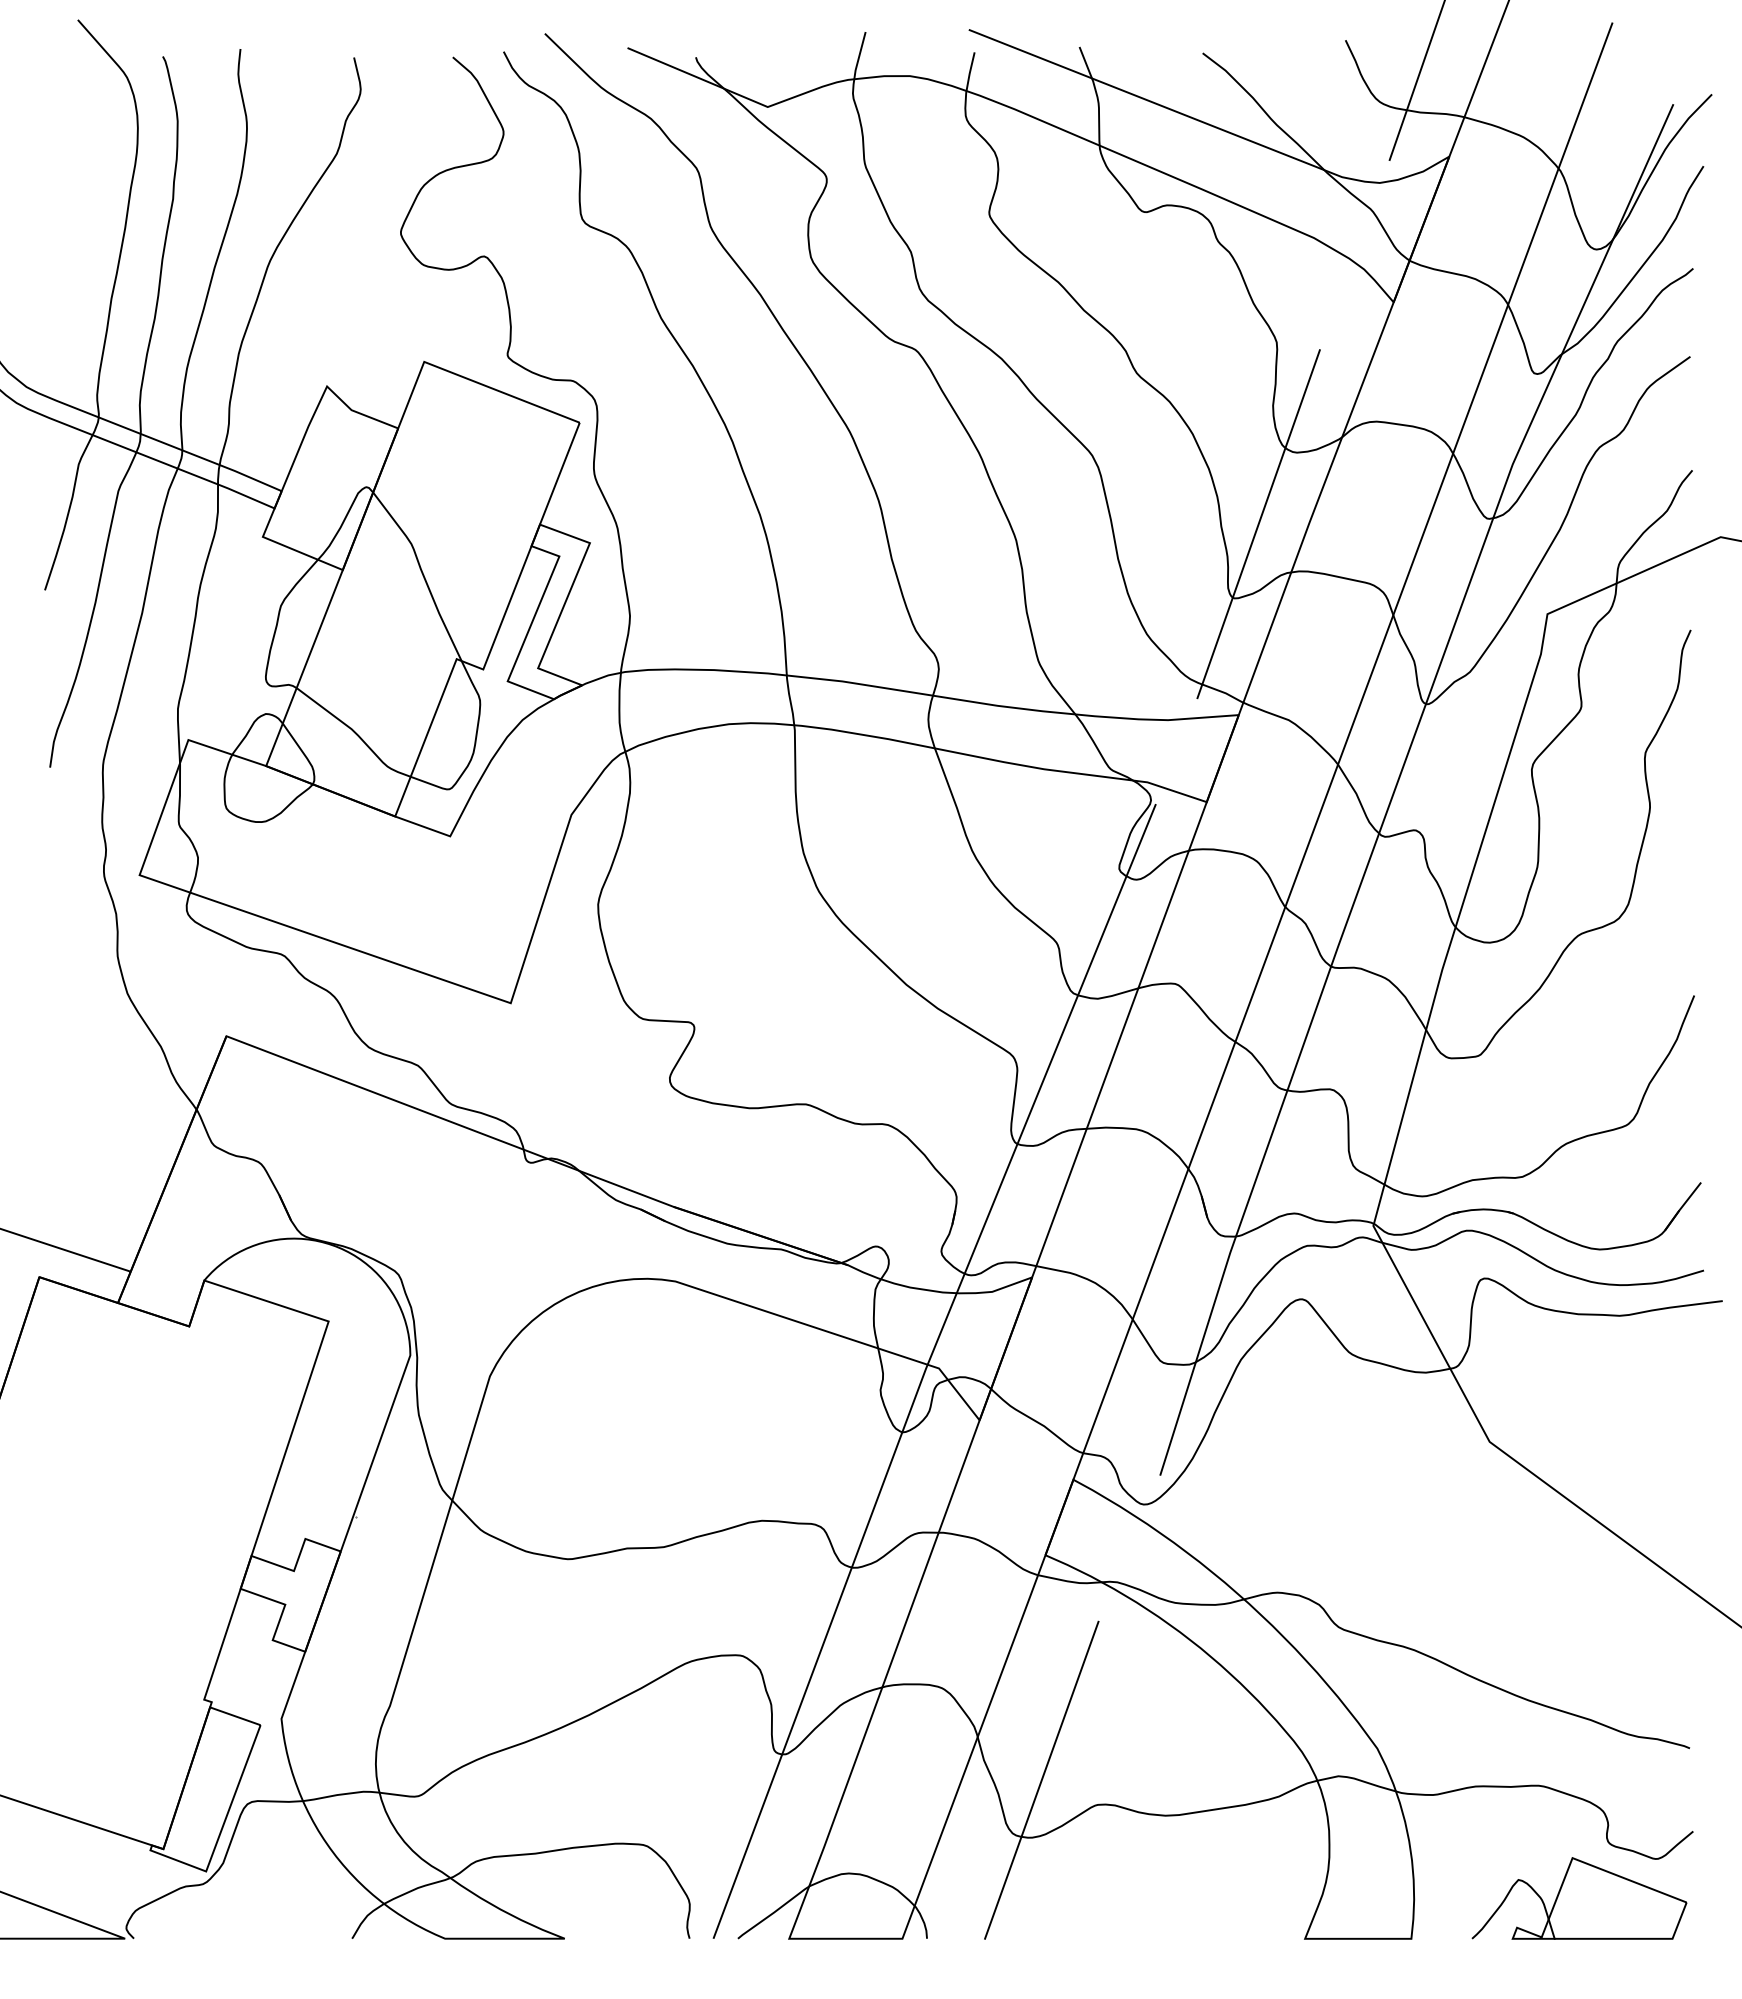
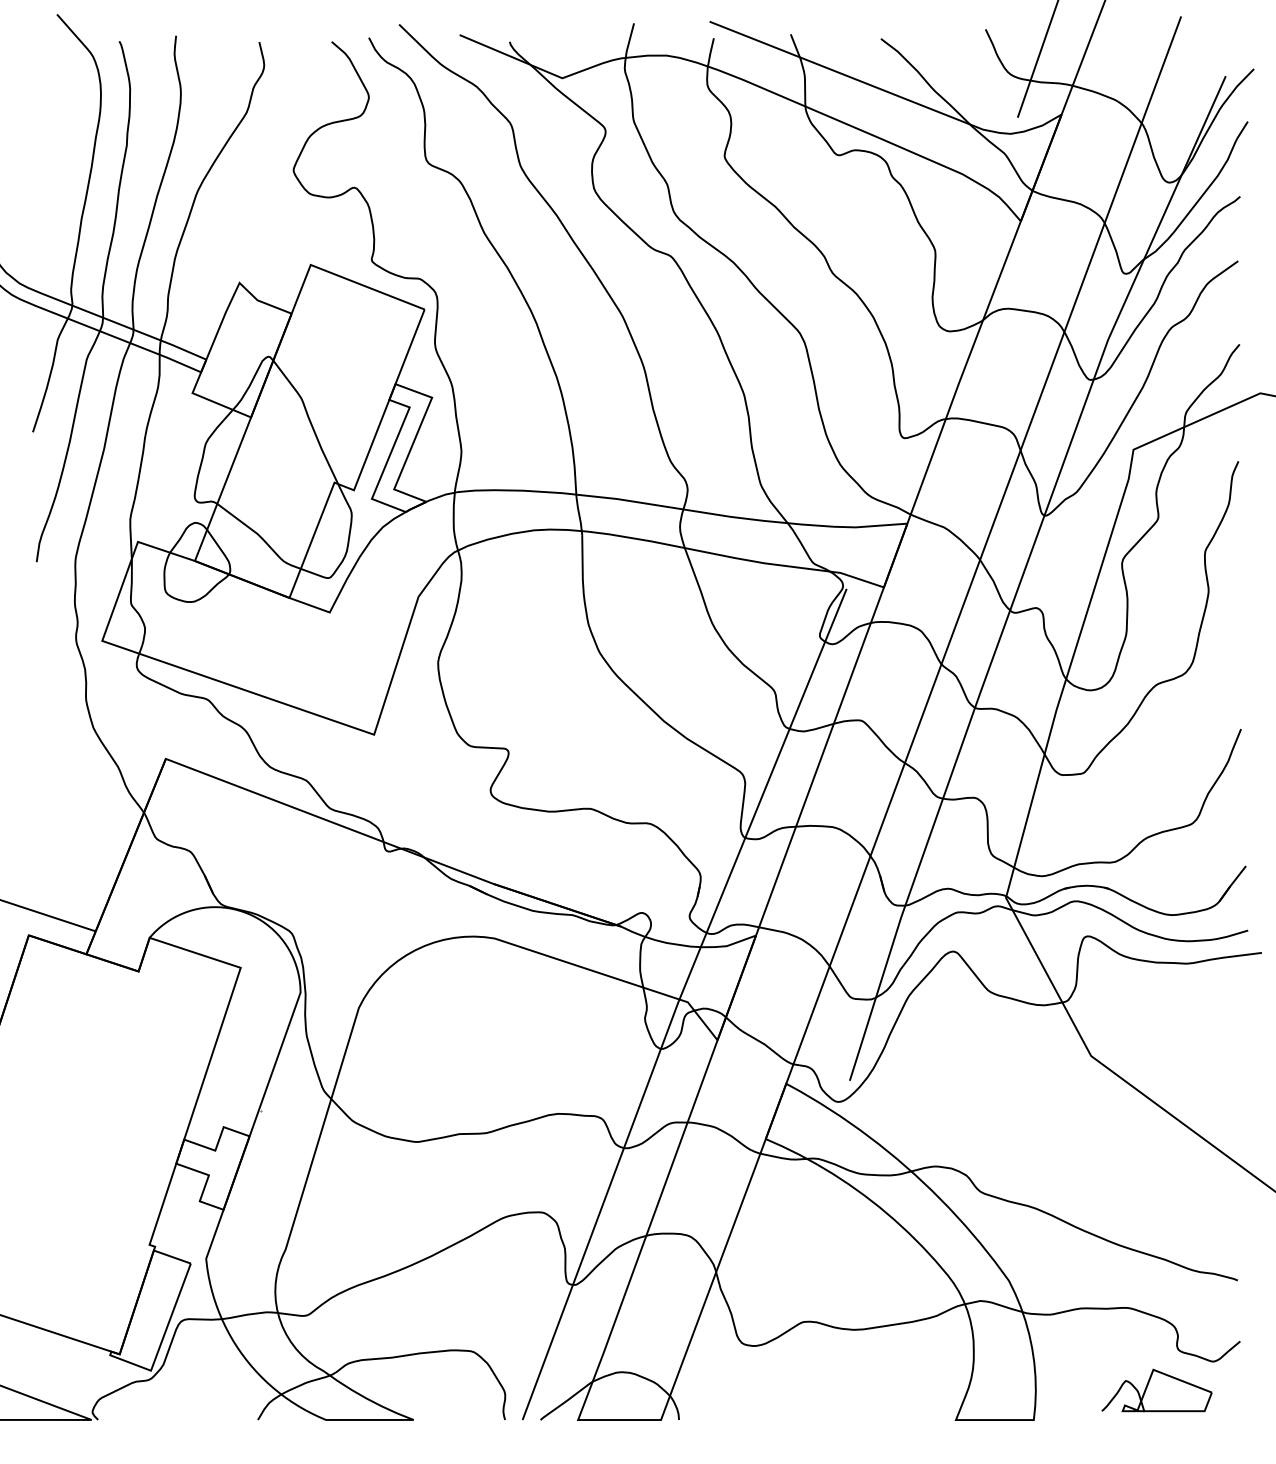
line: (1258, 524) -> (921, 384), removed
line: (1041, 1779) -> (762, 1303), removed
part: (1579, 1898) -> (1156, 1390), size x0.7

